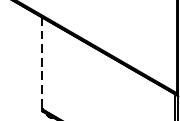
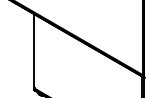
line: (41, 62) -> (33, 50), dashed -> solid

